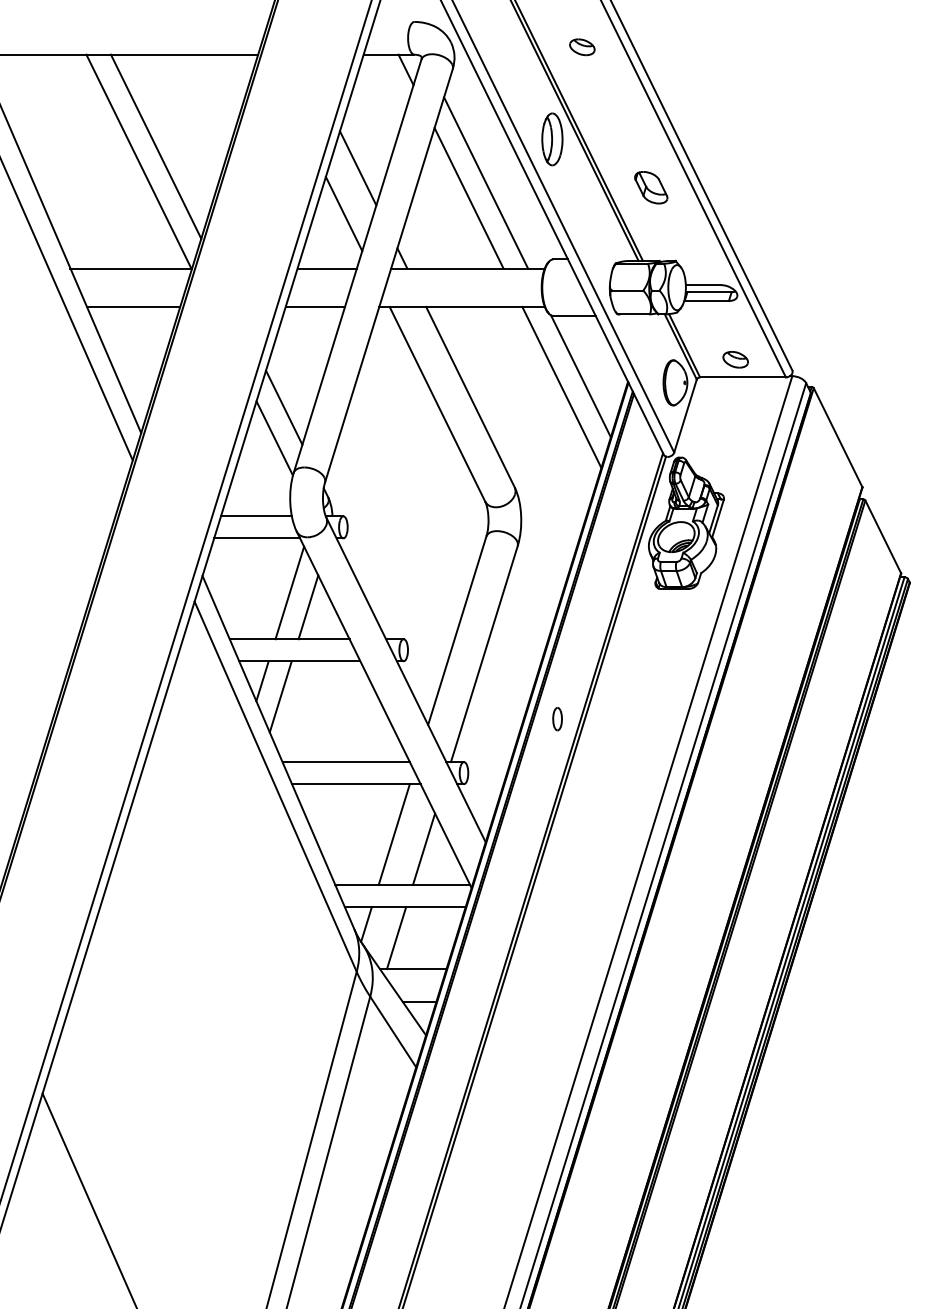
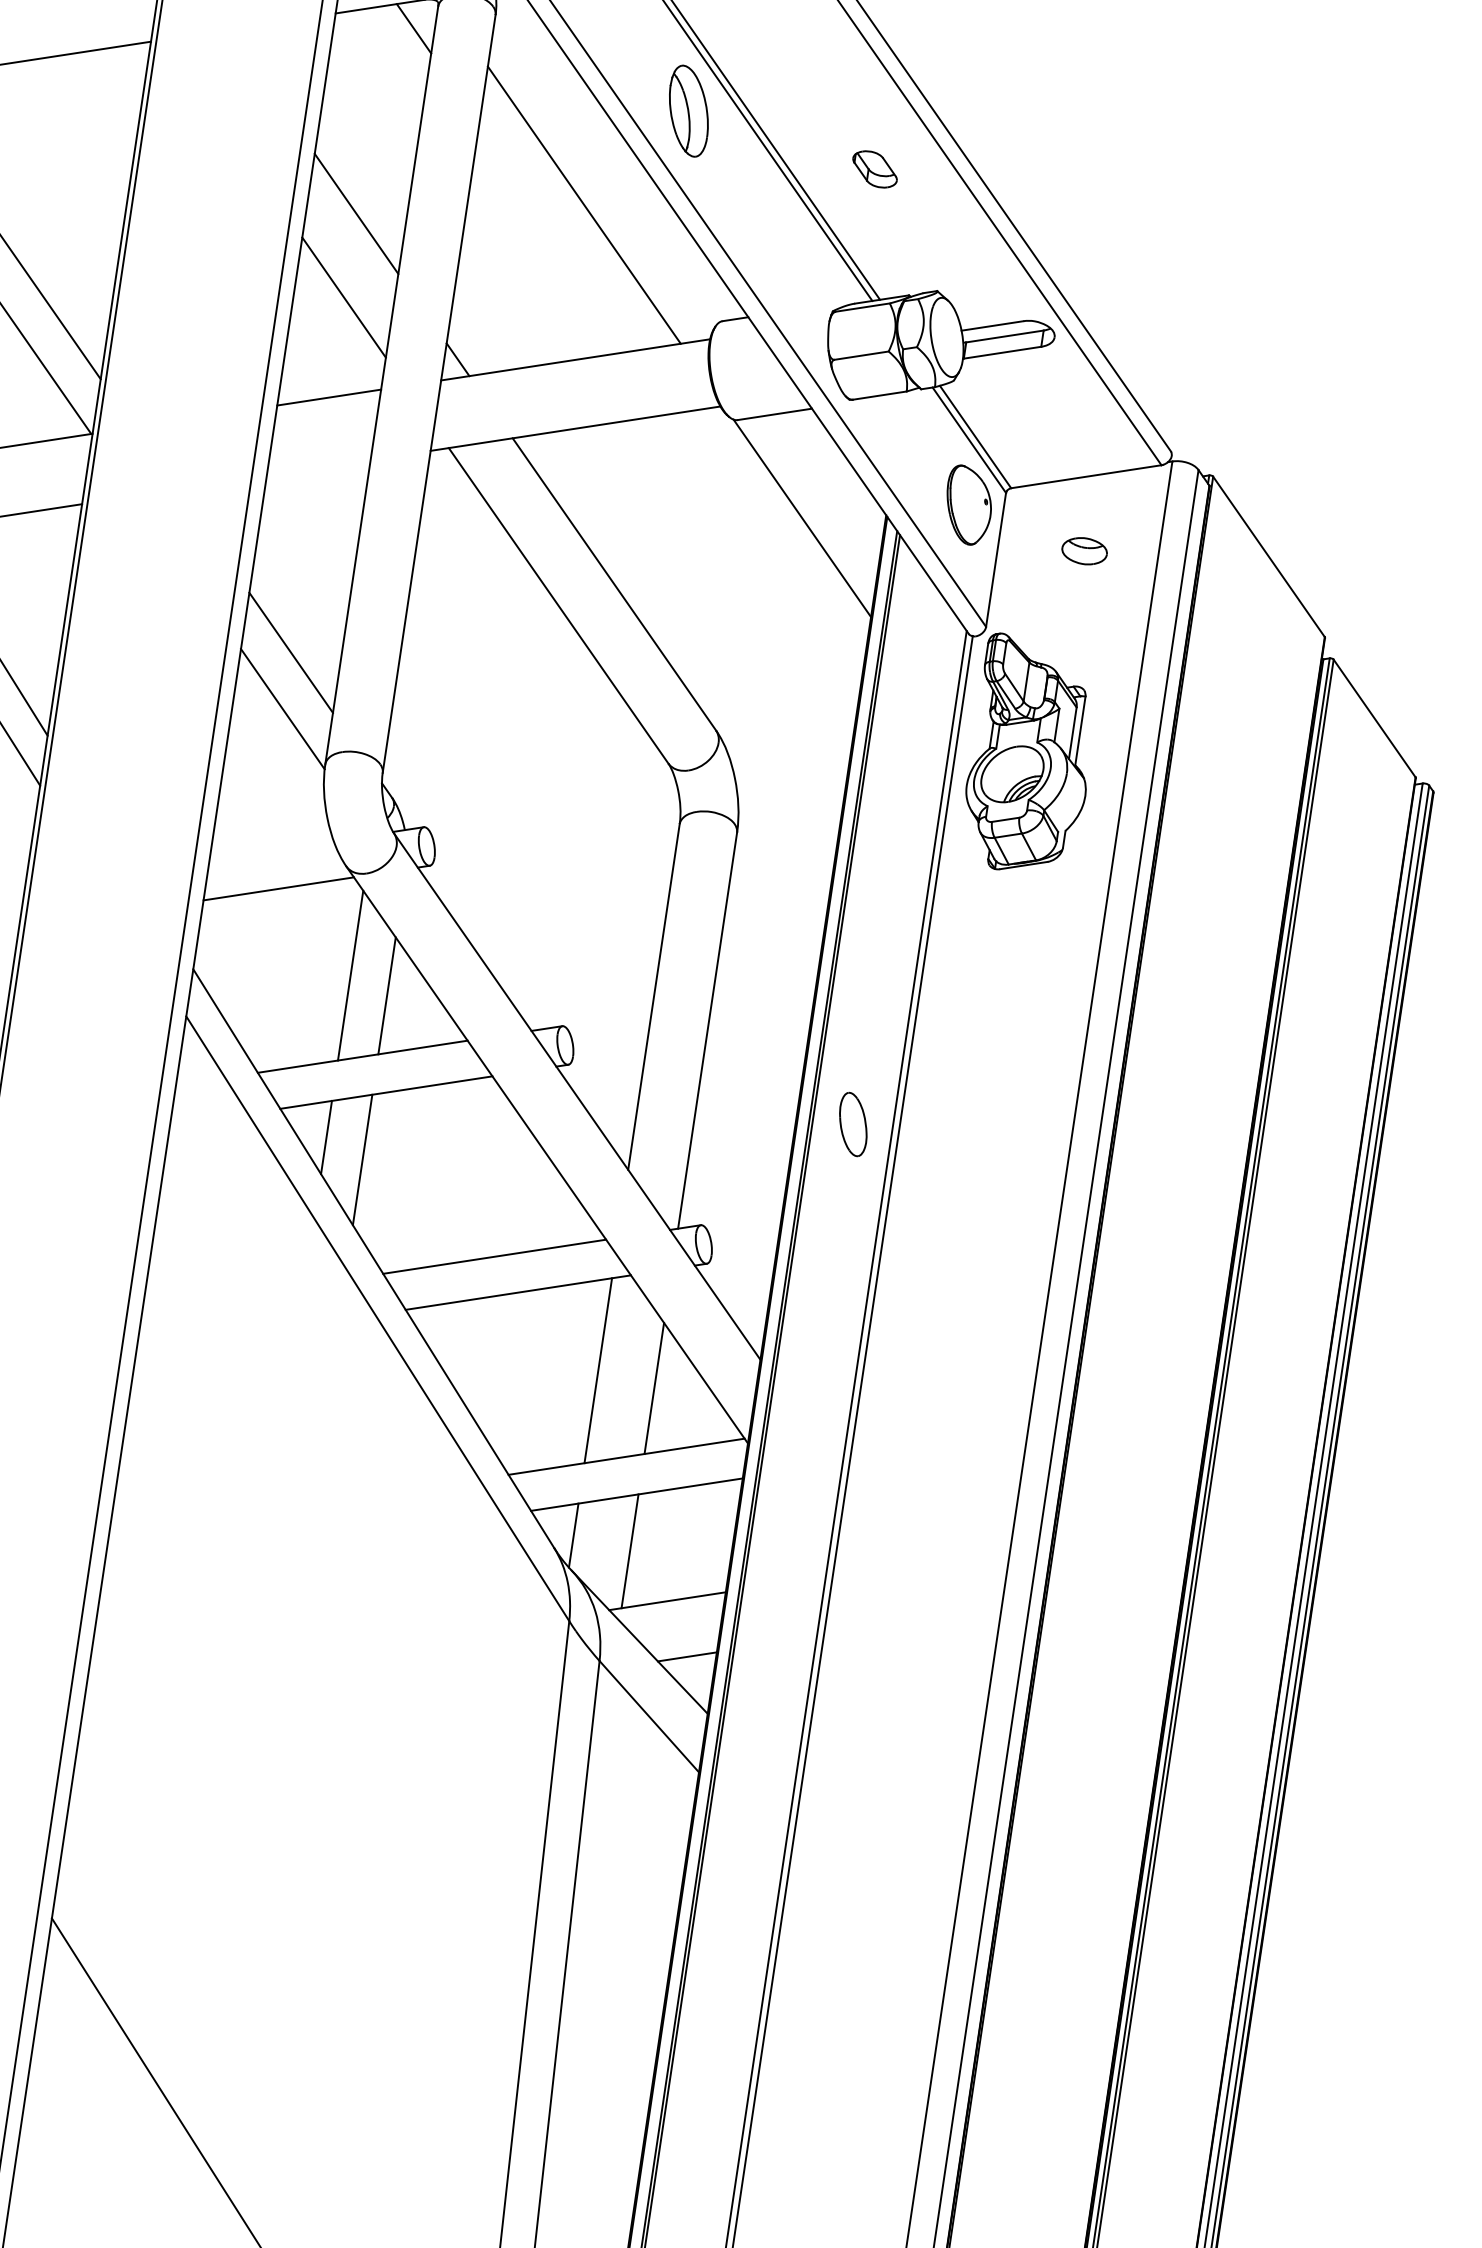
part: (651, 187) -> (875, 168), size x0.7
line: (468, 198) -> (557, 237), removed
line: (315, 306) -> (318, 467), removed
part: (735, 359) -> (1084, 550), moved
line: (561, 386) -> (770, 541), removed
line: (256, 516) -> (271, 850), removed
part: (557, 719) -> (853, 1125), size x1.6

